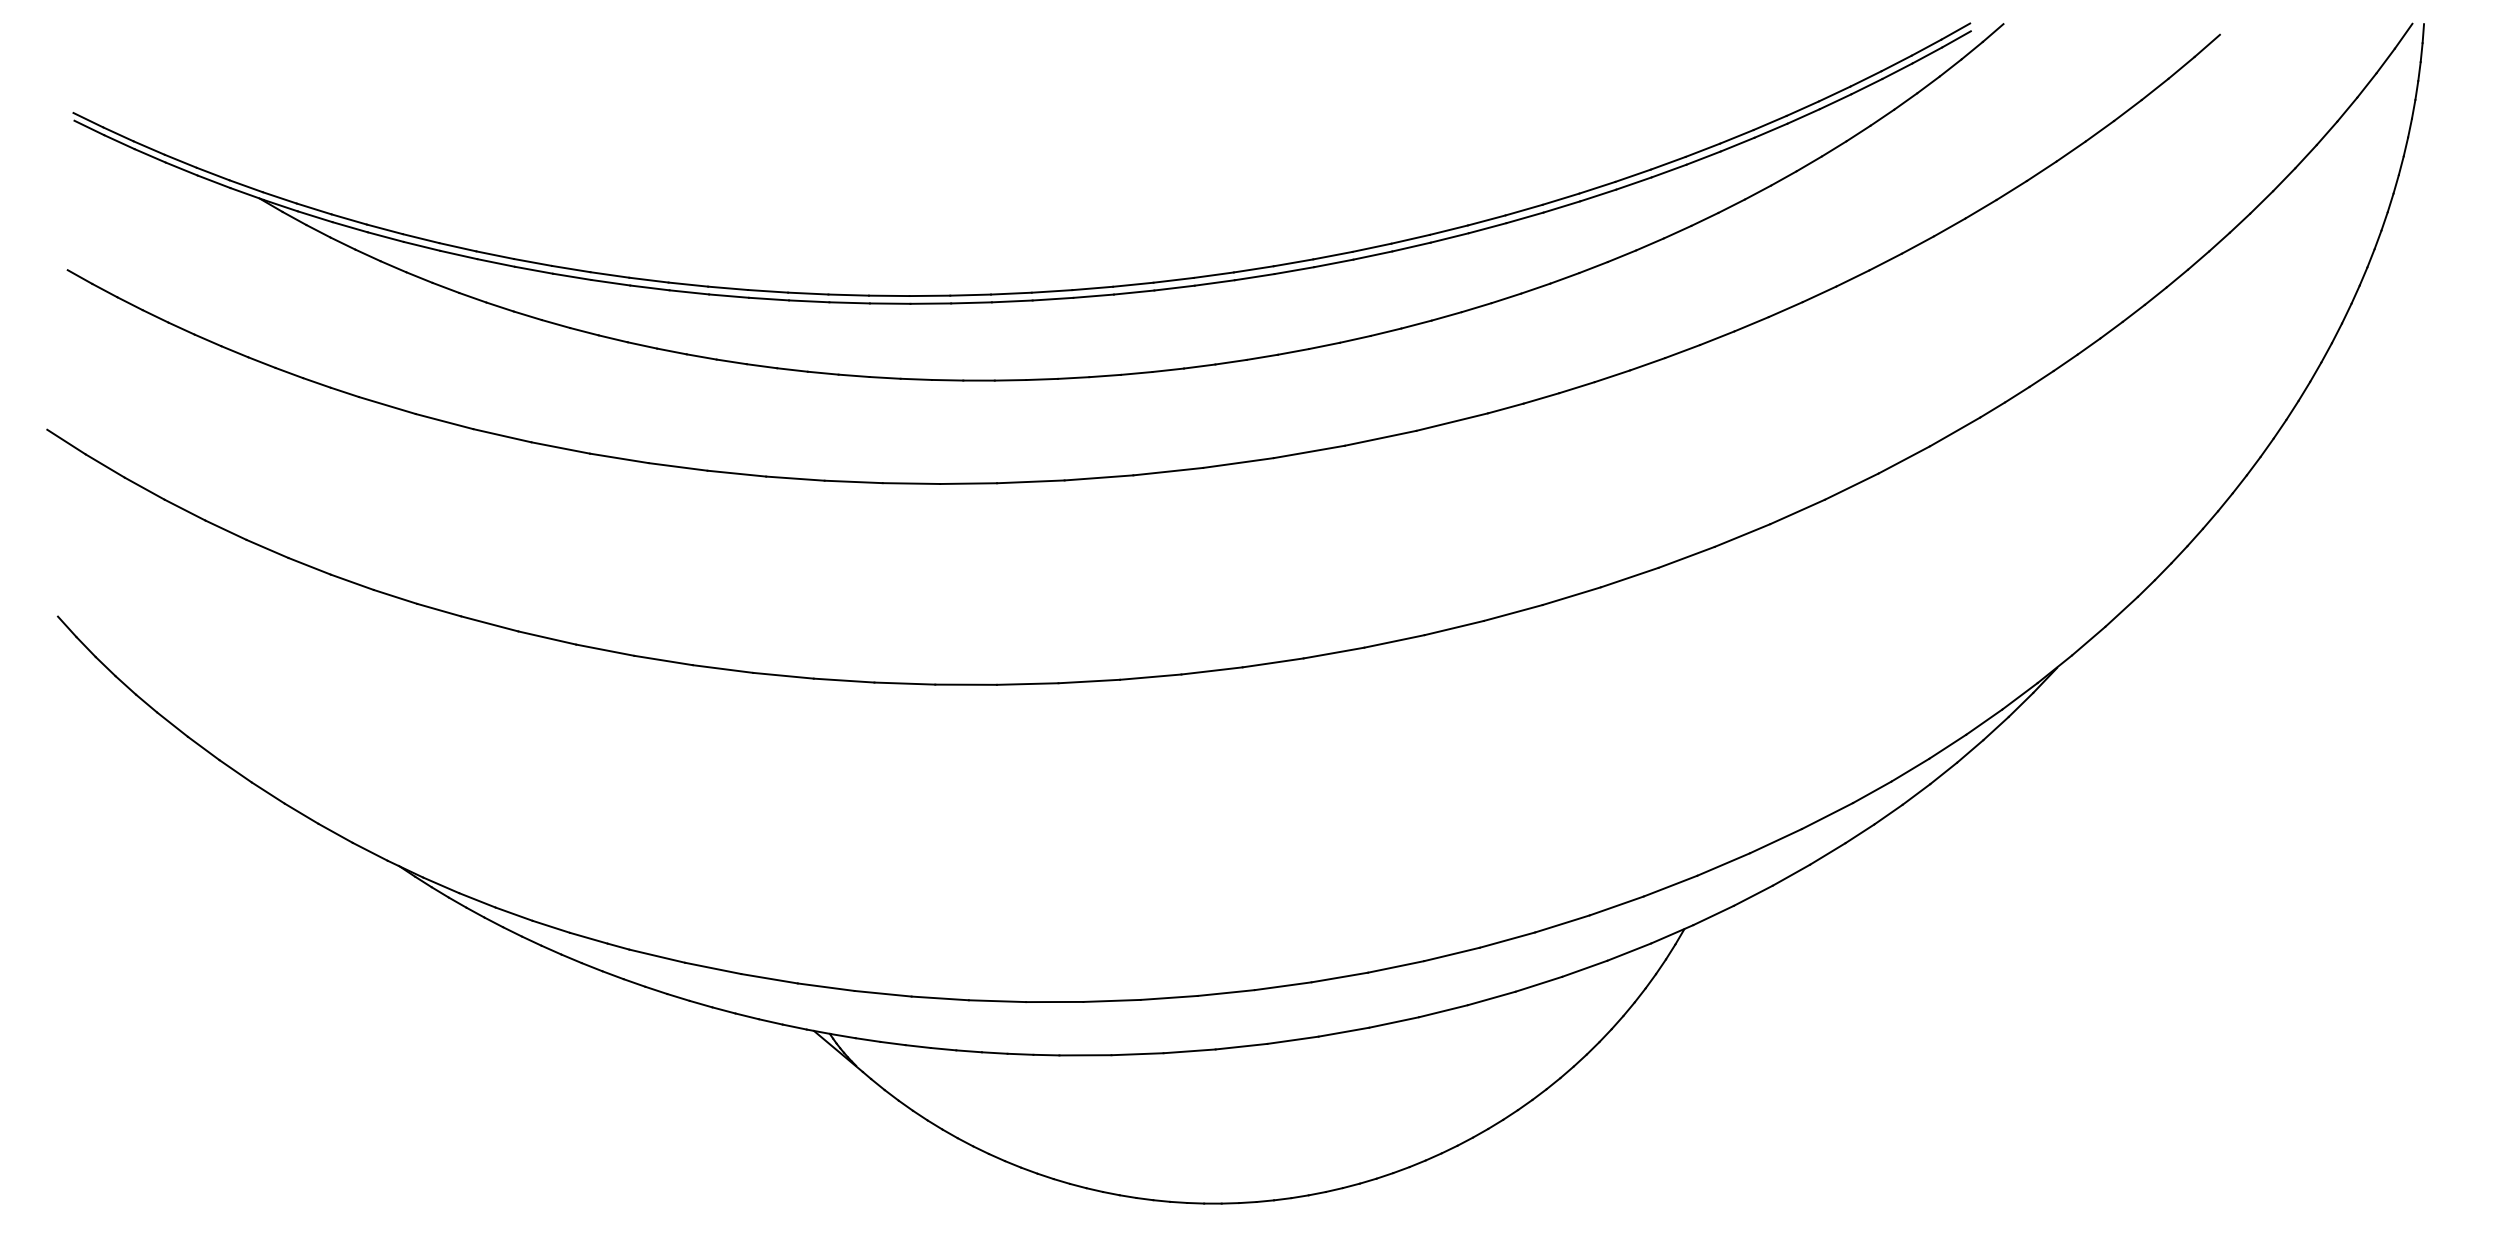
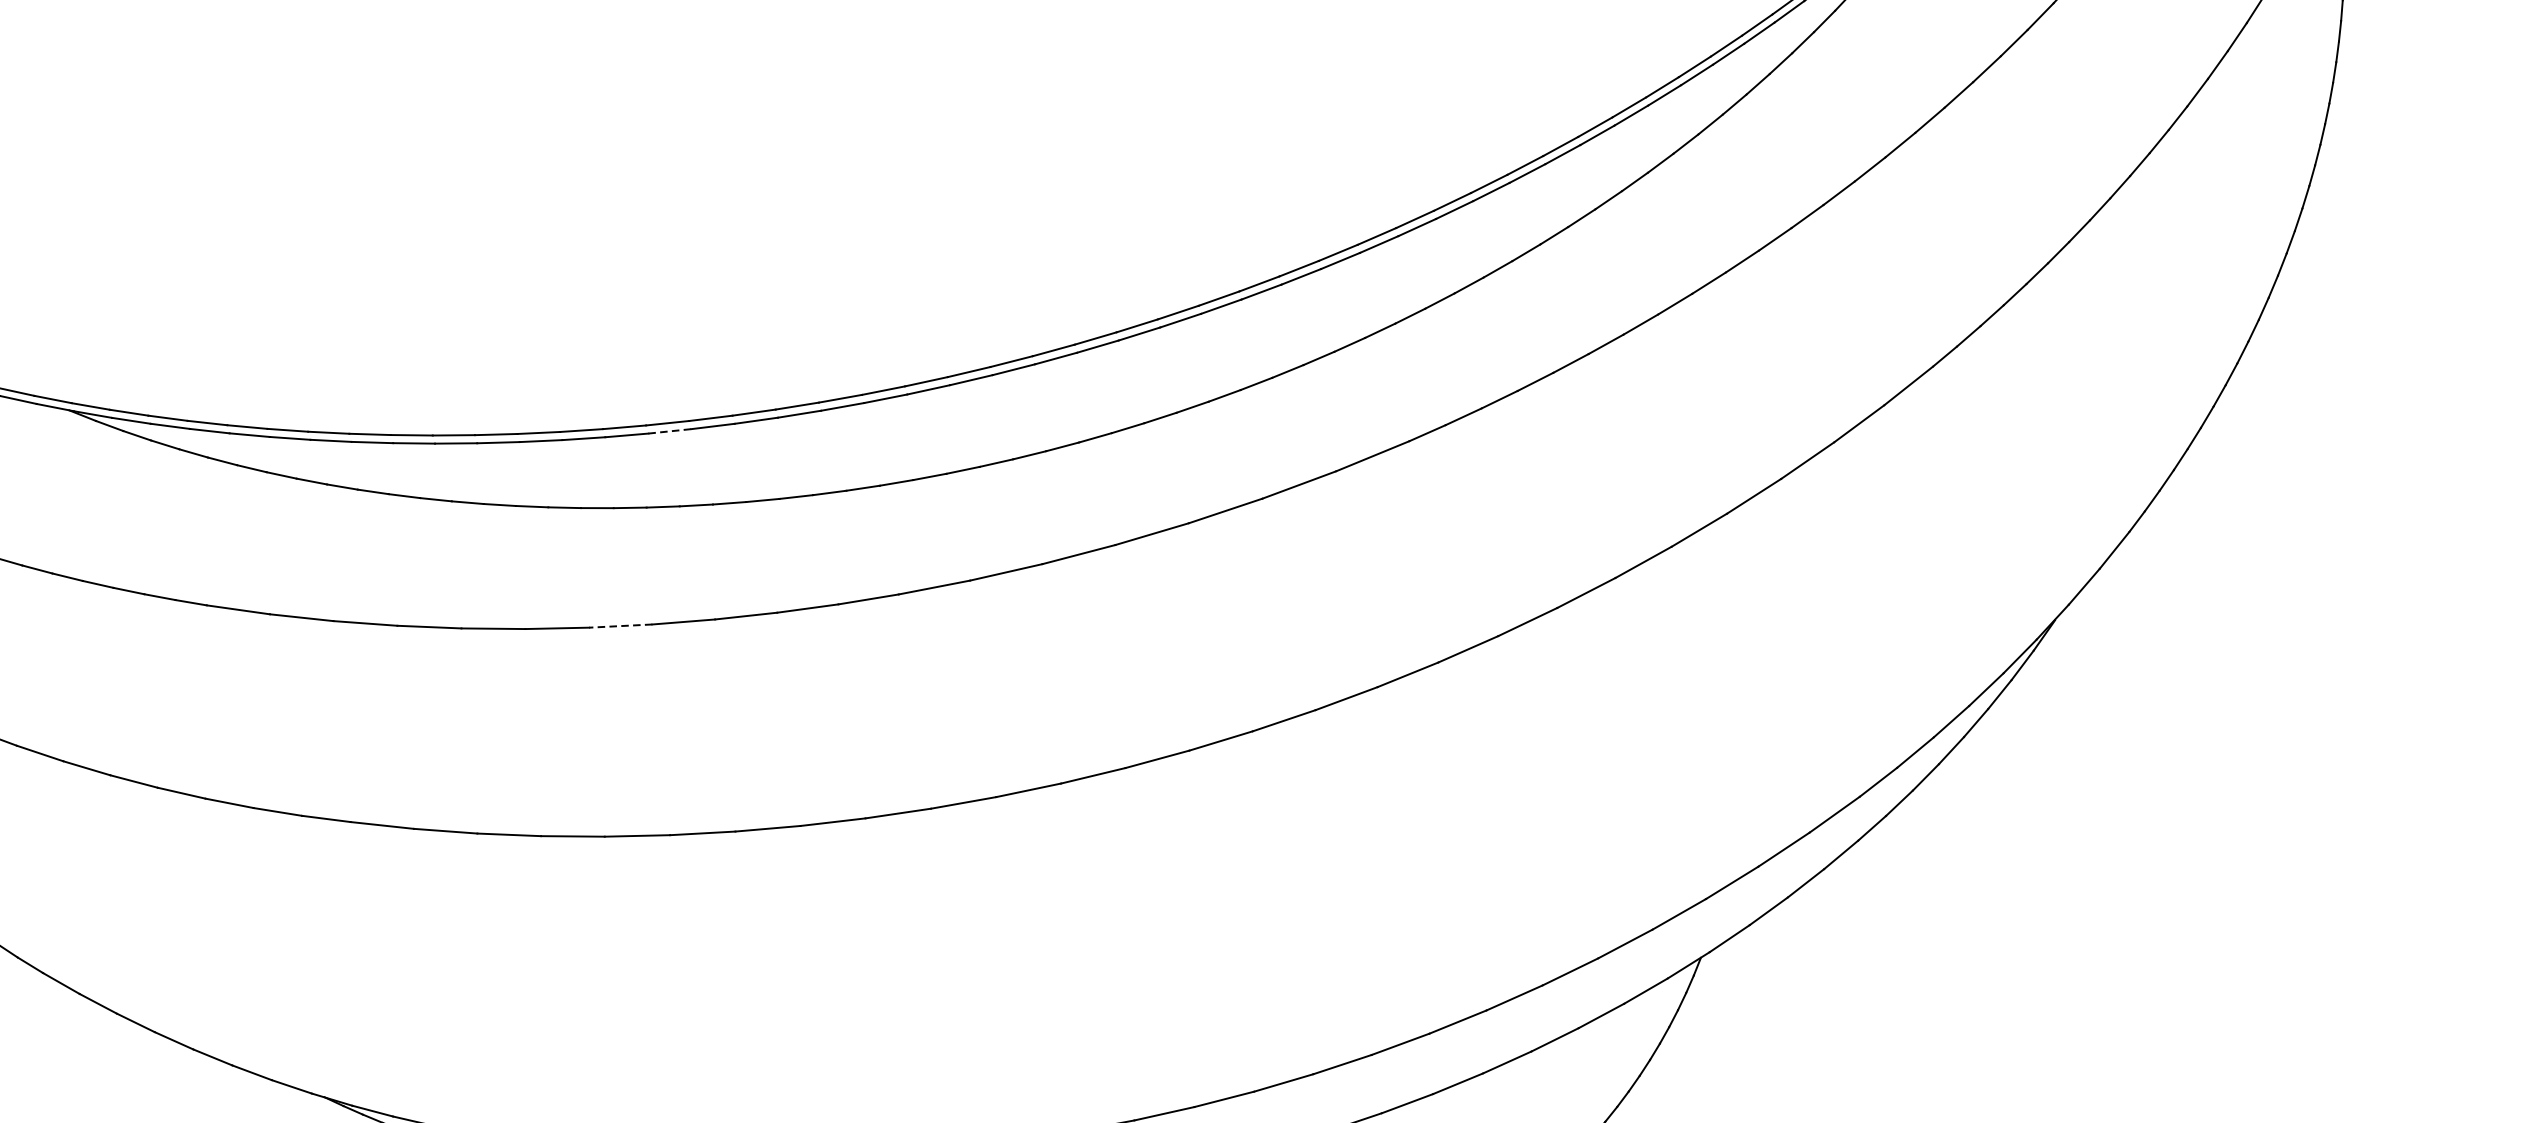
line: (809, 301) -> (670, 431), solid -> dashed
line: (736, 473) -> (620, 625), solid -> dashed

